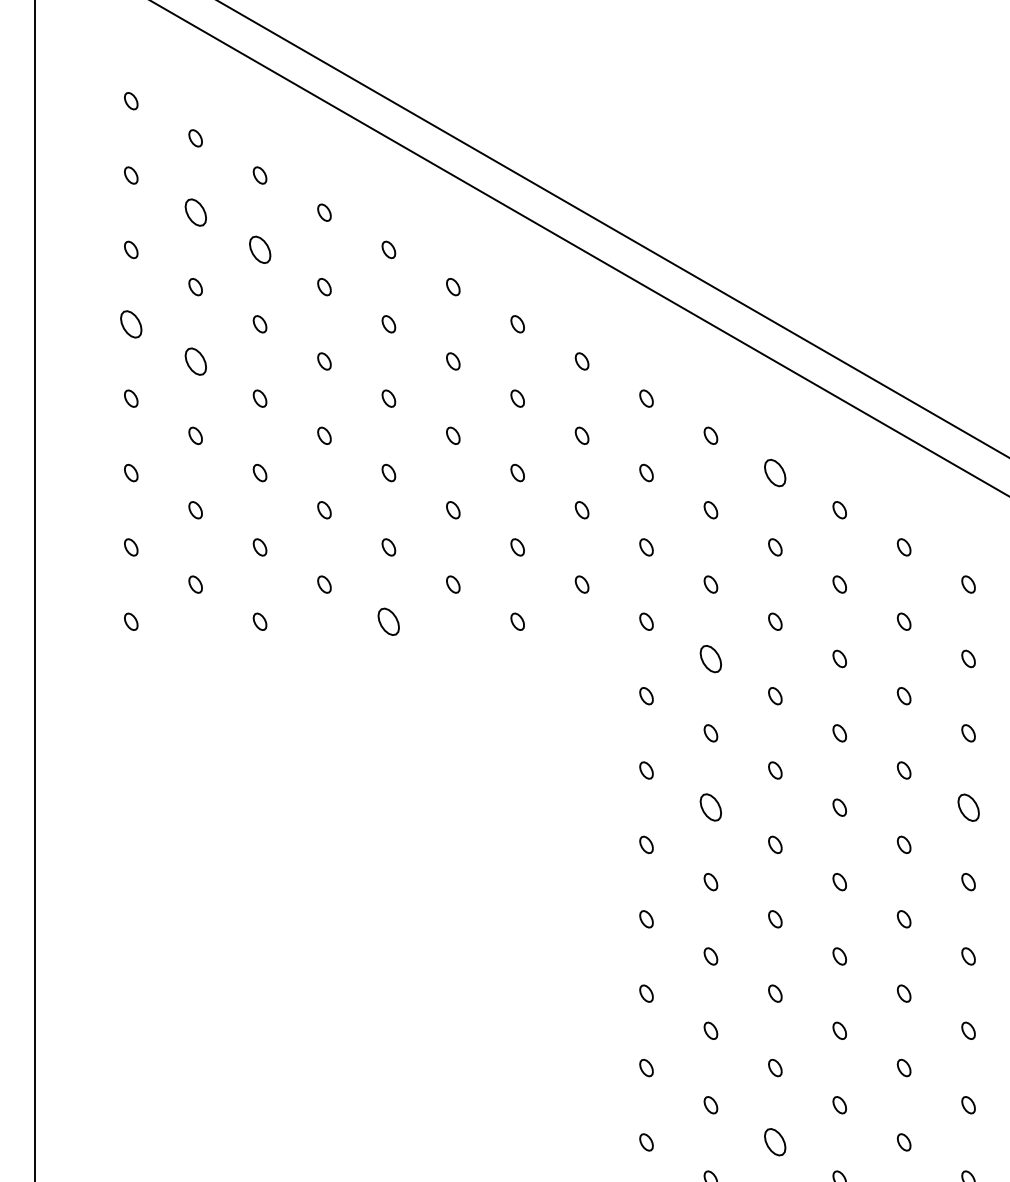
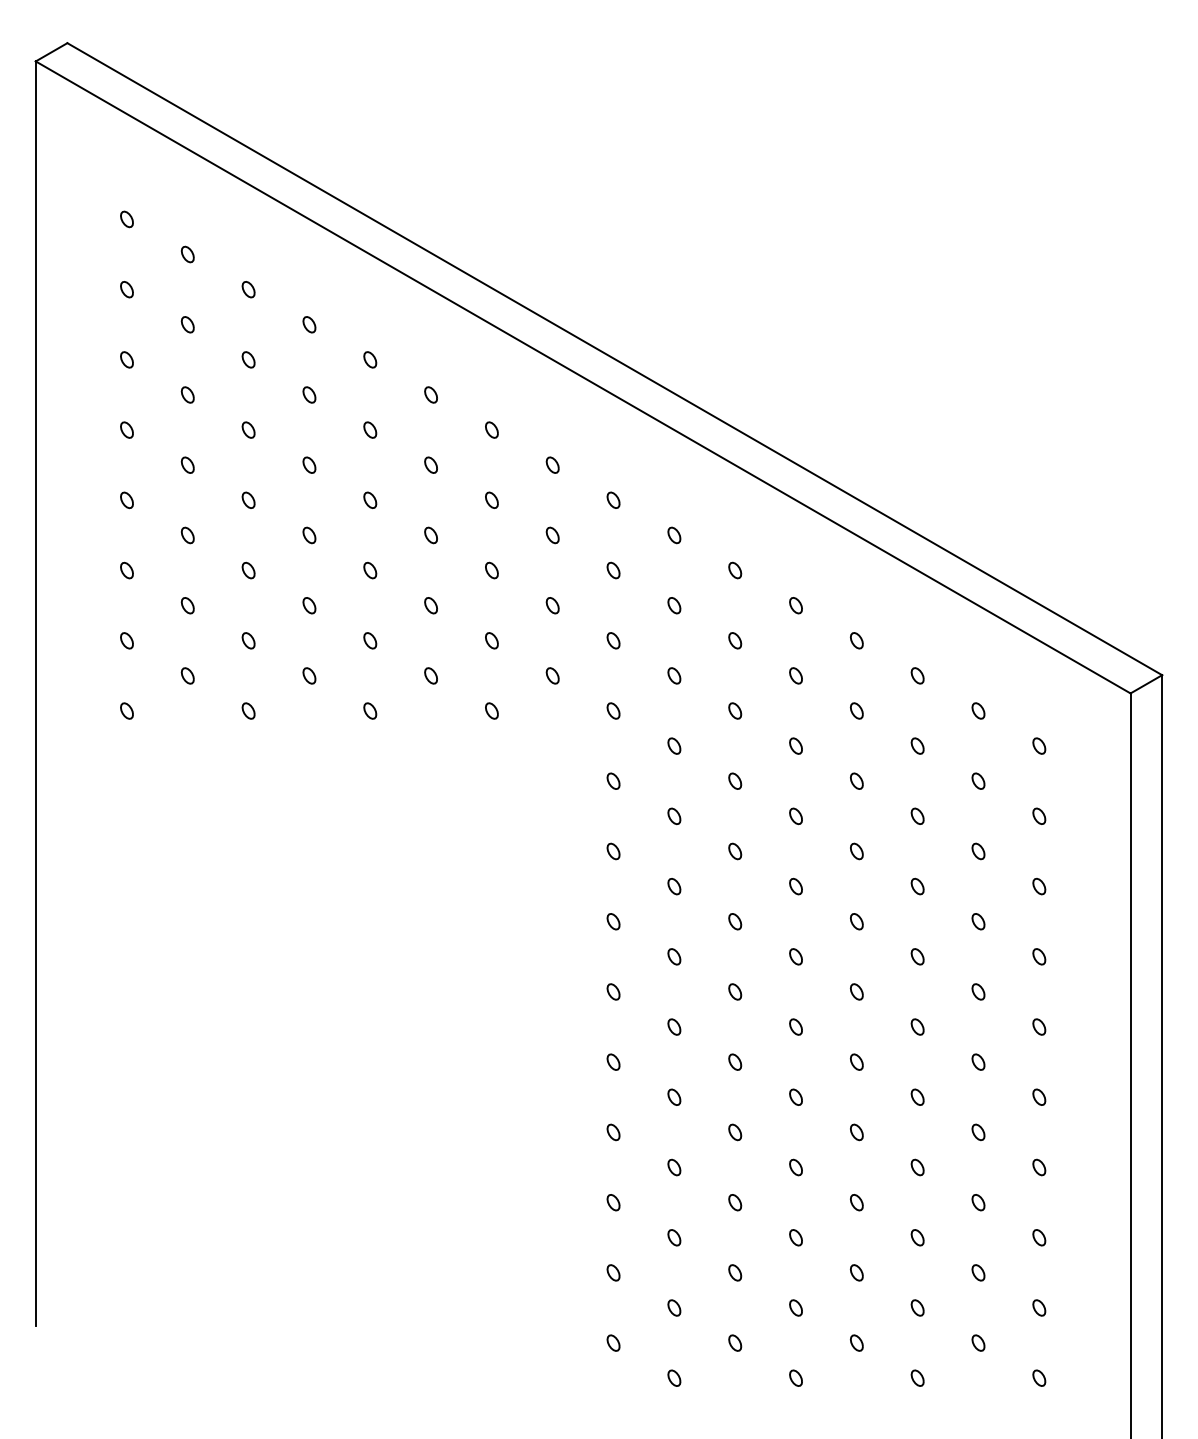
part: (195, 212) -> (187, 324), size x0.62
part: (259, 249) -> (248, 359), size x0.62
part: (130, 323) -> (126, 429), size x0.62
part: (195, 360) -> (187, 464), size x0.62
part: (775, 472) -> (735, 570), size x0.62
part: (389, 621) -> (370, 710), size x0.62
part: (711, 658) -> (674, 745), size x0.62
part: (711, 807) -> (674, 886), size x0.62
part: (968, 807) -> (917, 886), size x0.62
part: (775, 1142) -> (735, 1202), size x0.62

